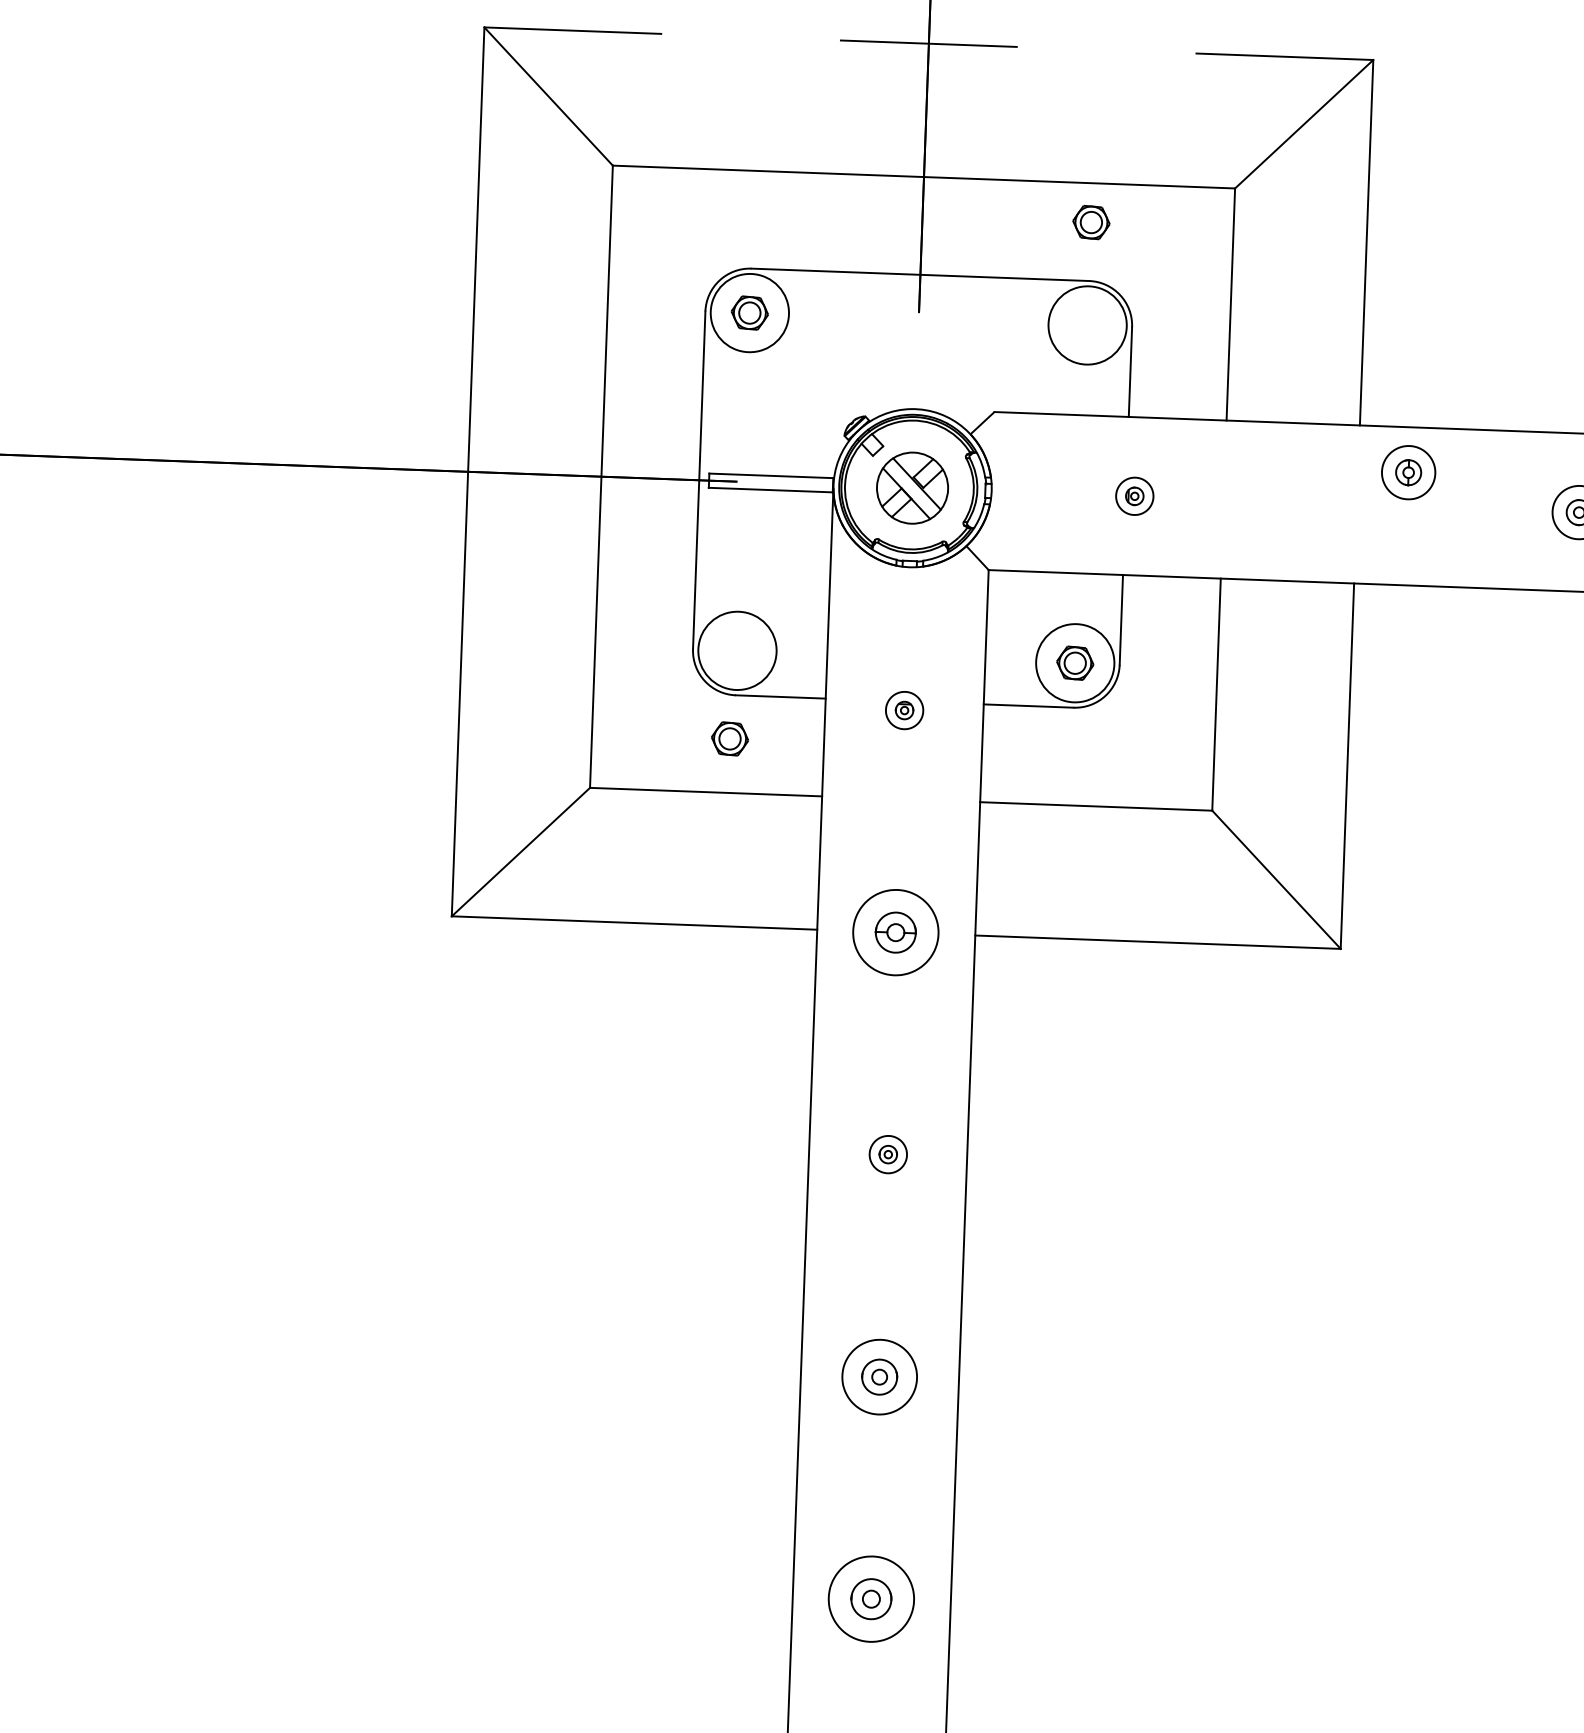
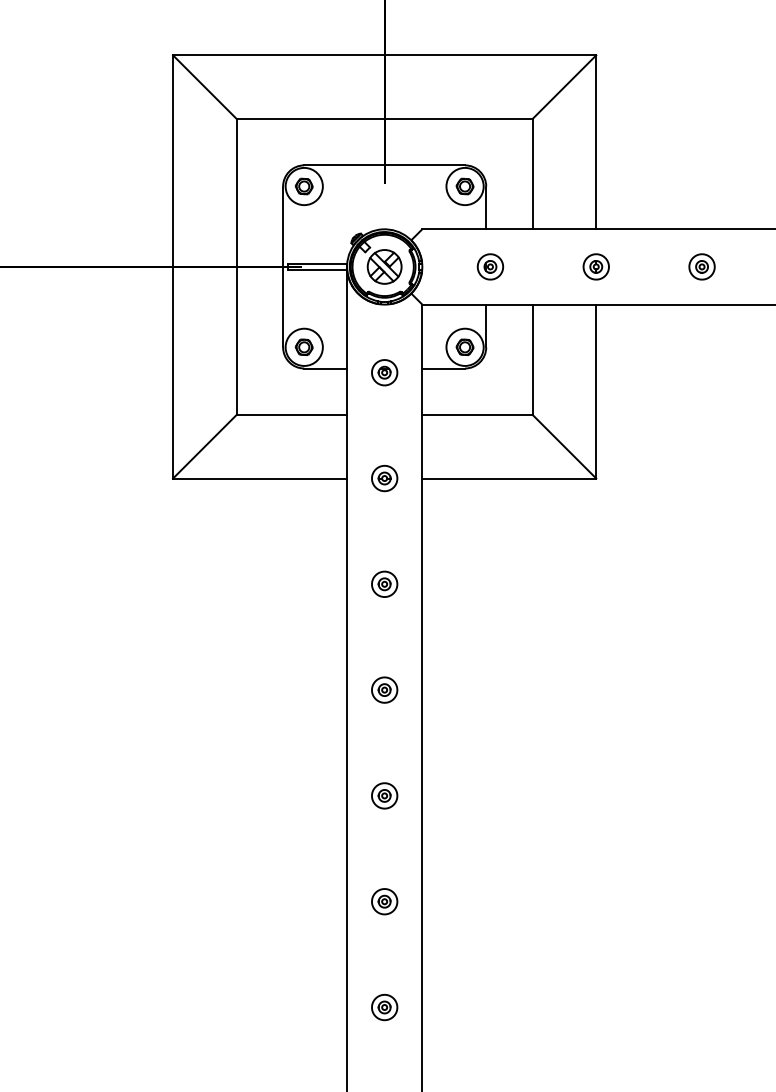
line: (928, 44) -> (384, 55), dashed -> solid
part: (1090, 222) -> (464, 186), moved
part: (1407, 471) -> (595, 266), moved
part: (1134, 495) -> (490, 266), size x1.43
part: (904, 709) -> (384, 372), size x1.43
part: (728, 737) -> (303, 346), moved
part: (895, 932) -> (384, 478), size x0.62
part: (887, 1153) -> (384, 583), size x1.43
part: (879, 1375) -> (384, 689), size x0.71
part: (871, 1598) -> (384, 795), size x0.62

